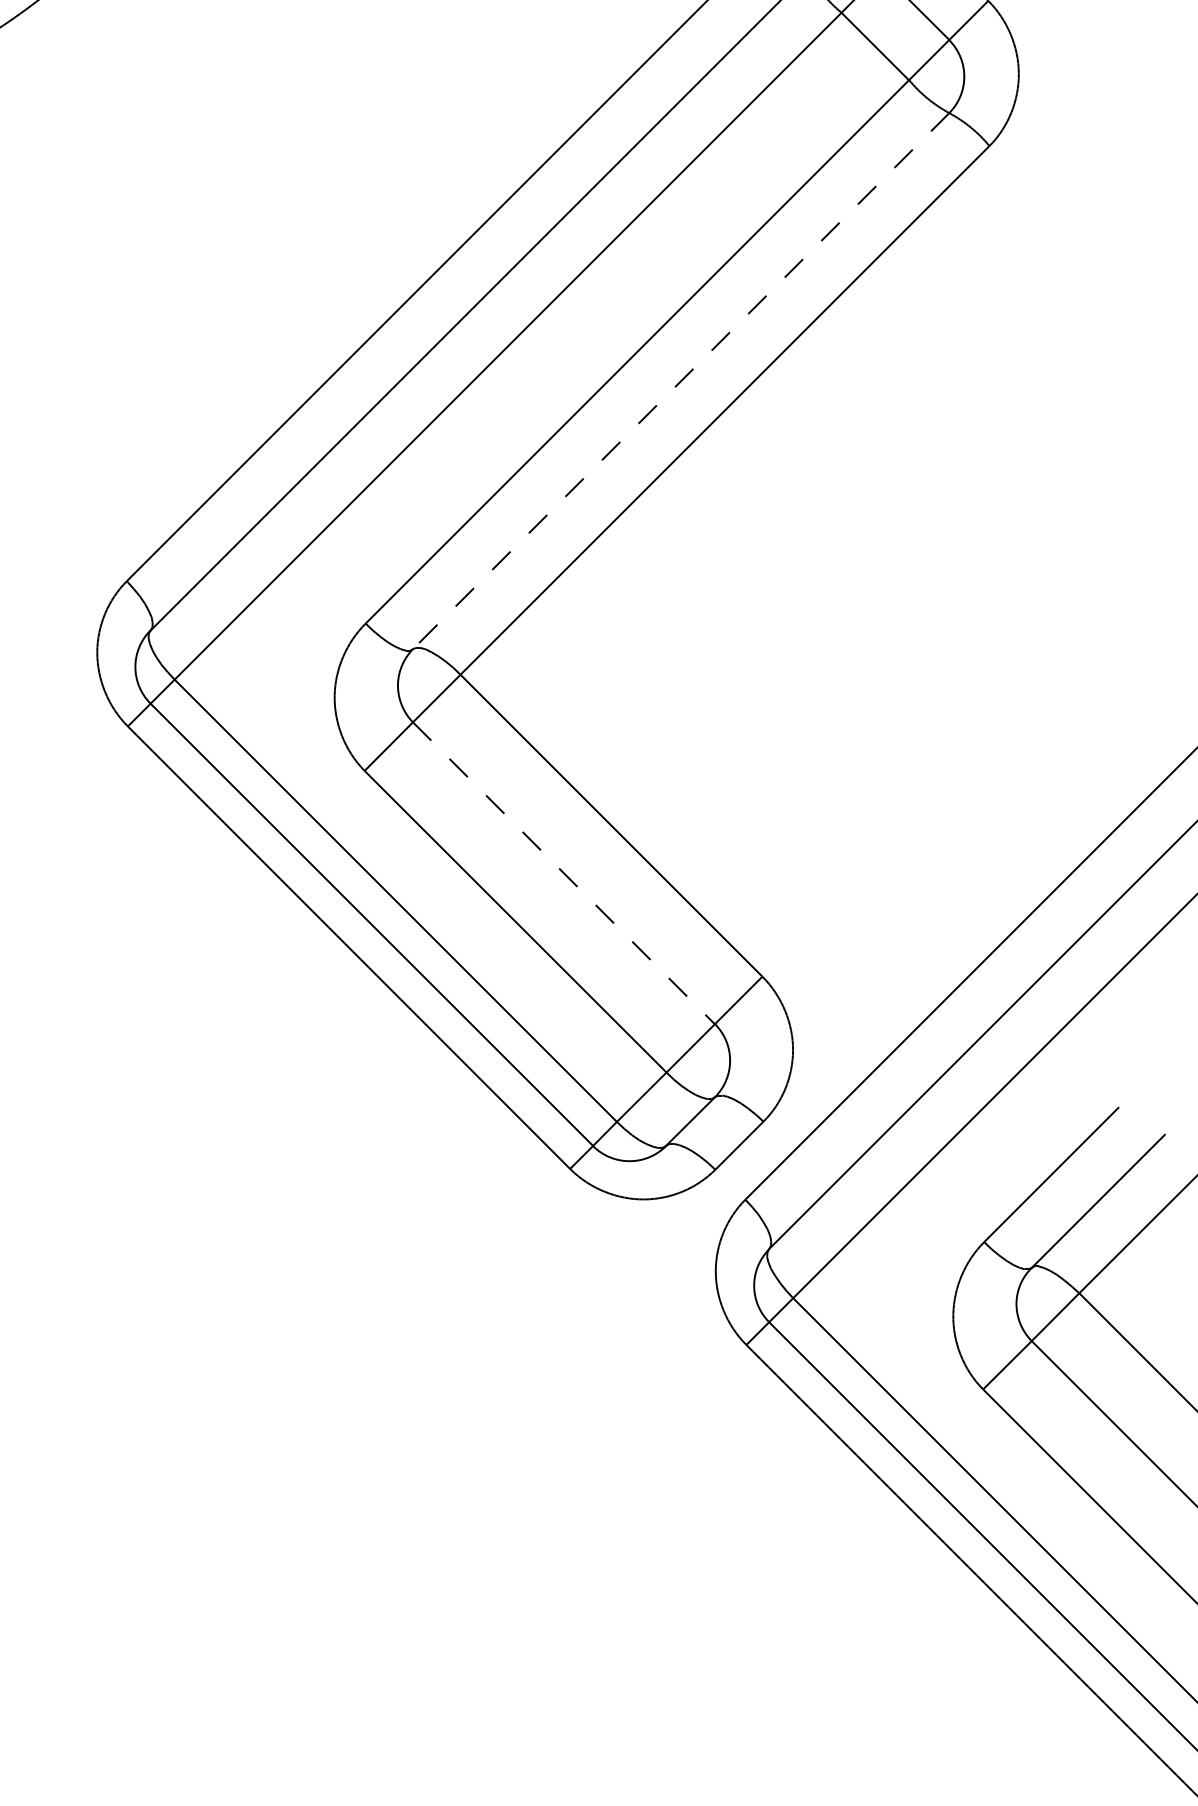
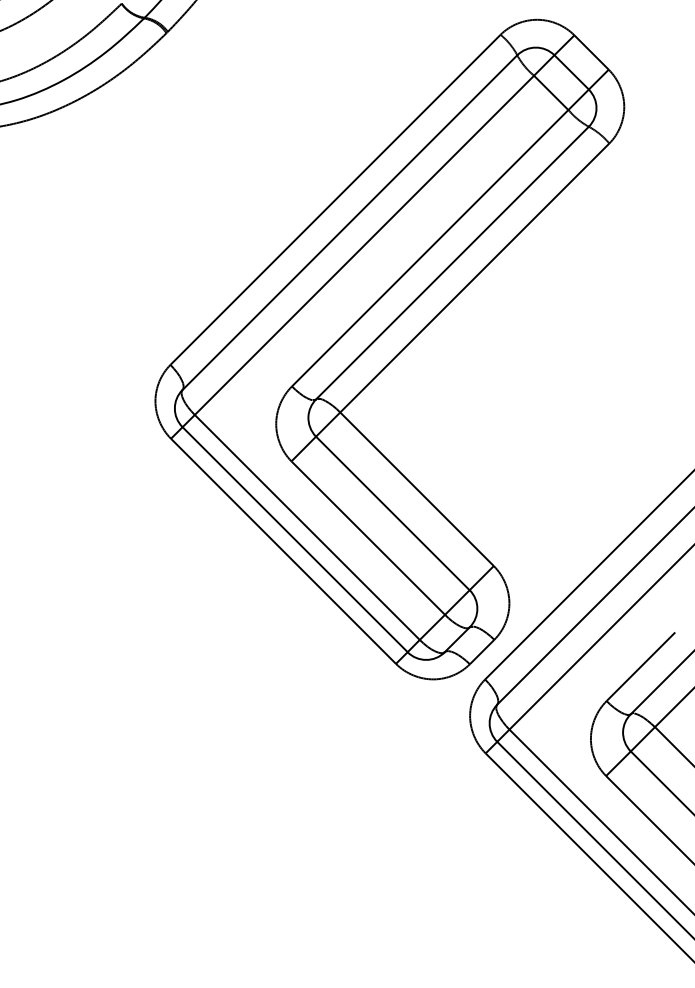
line: (681, 381) -> (452, 263), dashed -> solid
line: (563, 873) -> (392, 513), dashed -> solid

